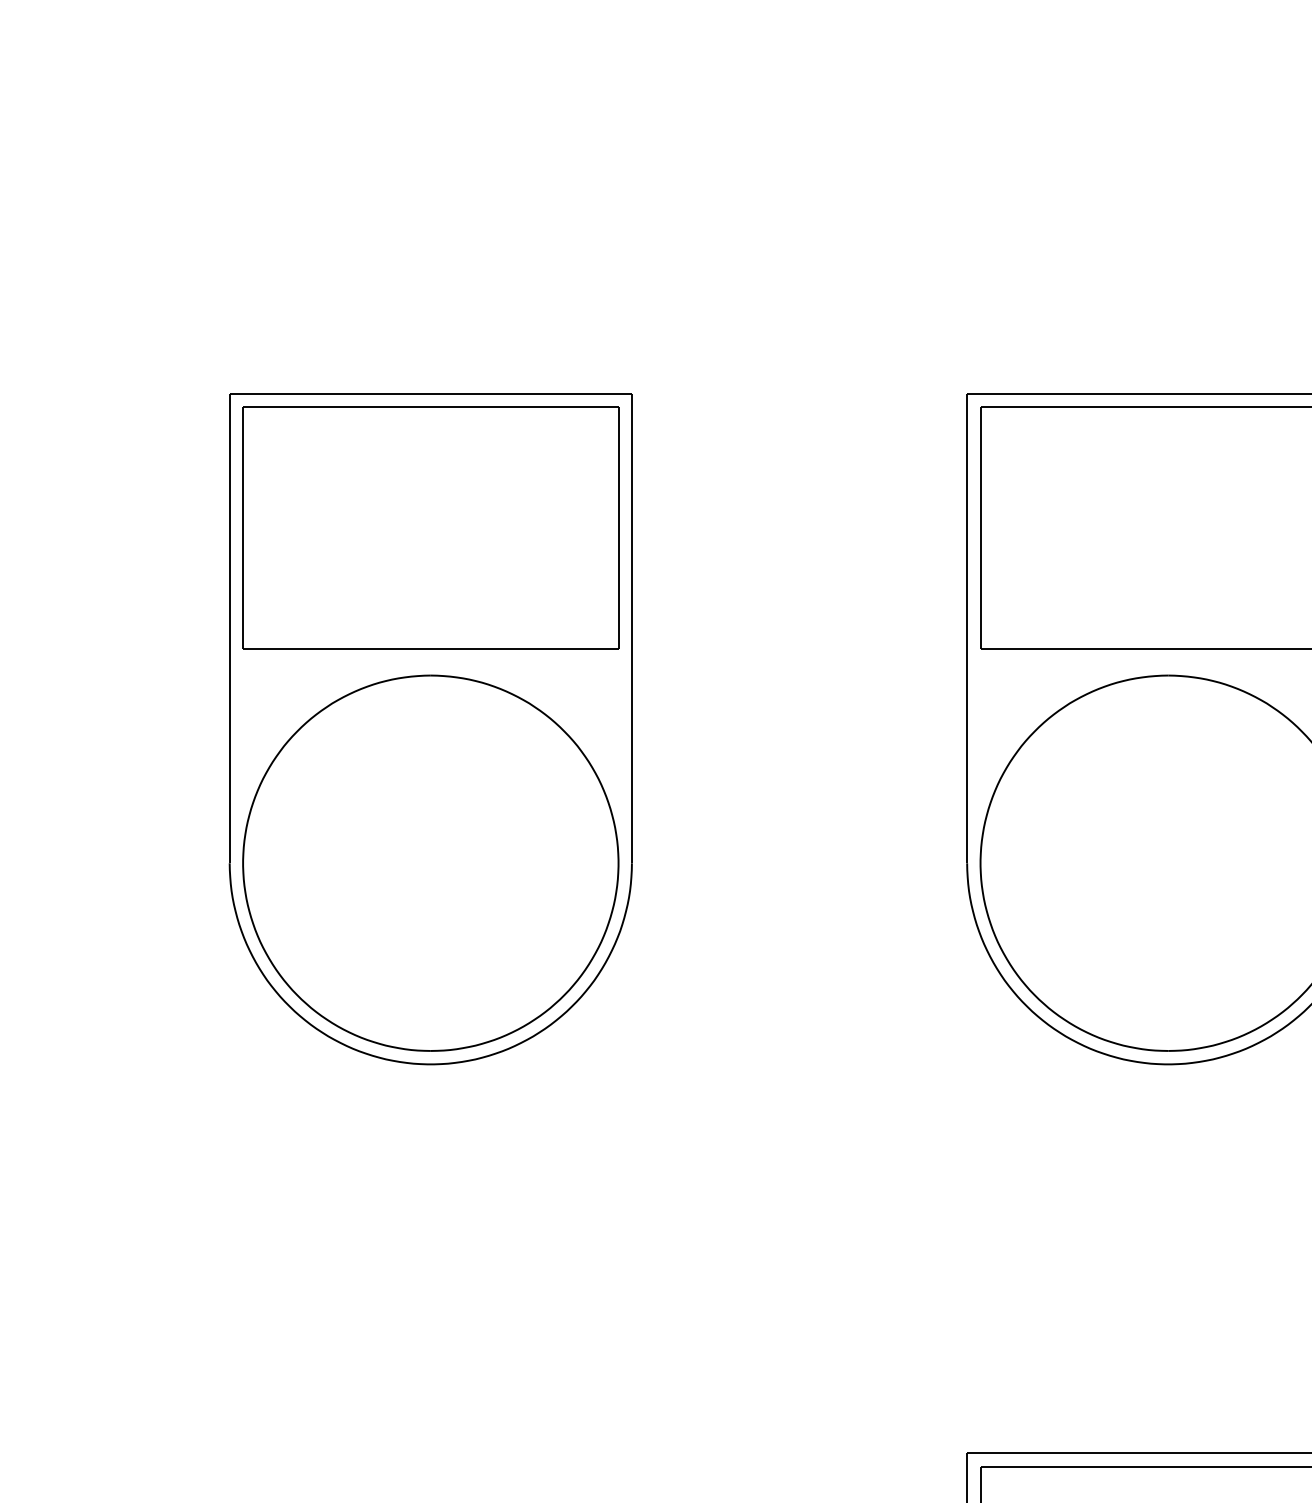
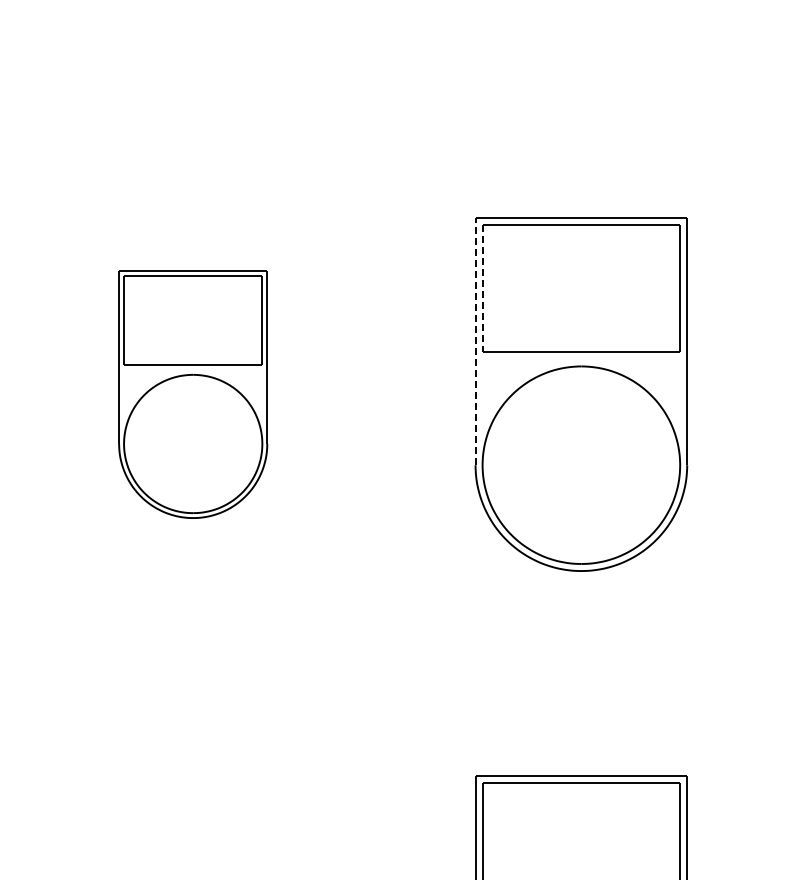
line: (980, 527) -> (482, 288), solid -> dashed
line: (967, 628) -> (475, 341), solid -> dashed
part: (429, 728) -> (192, 394), size x0.7

